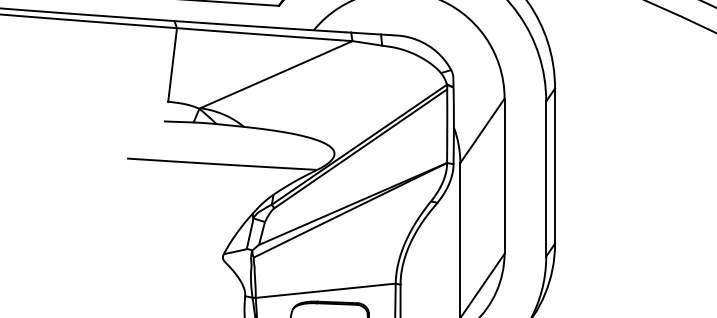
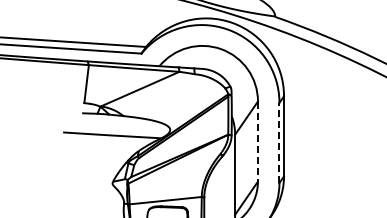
line: (503, 178) -> (257, 142), solid -> dashed
line: (546, 178) -> (279, 142), solid -> dashed

